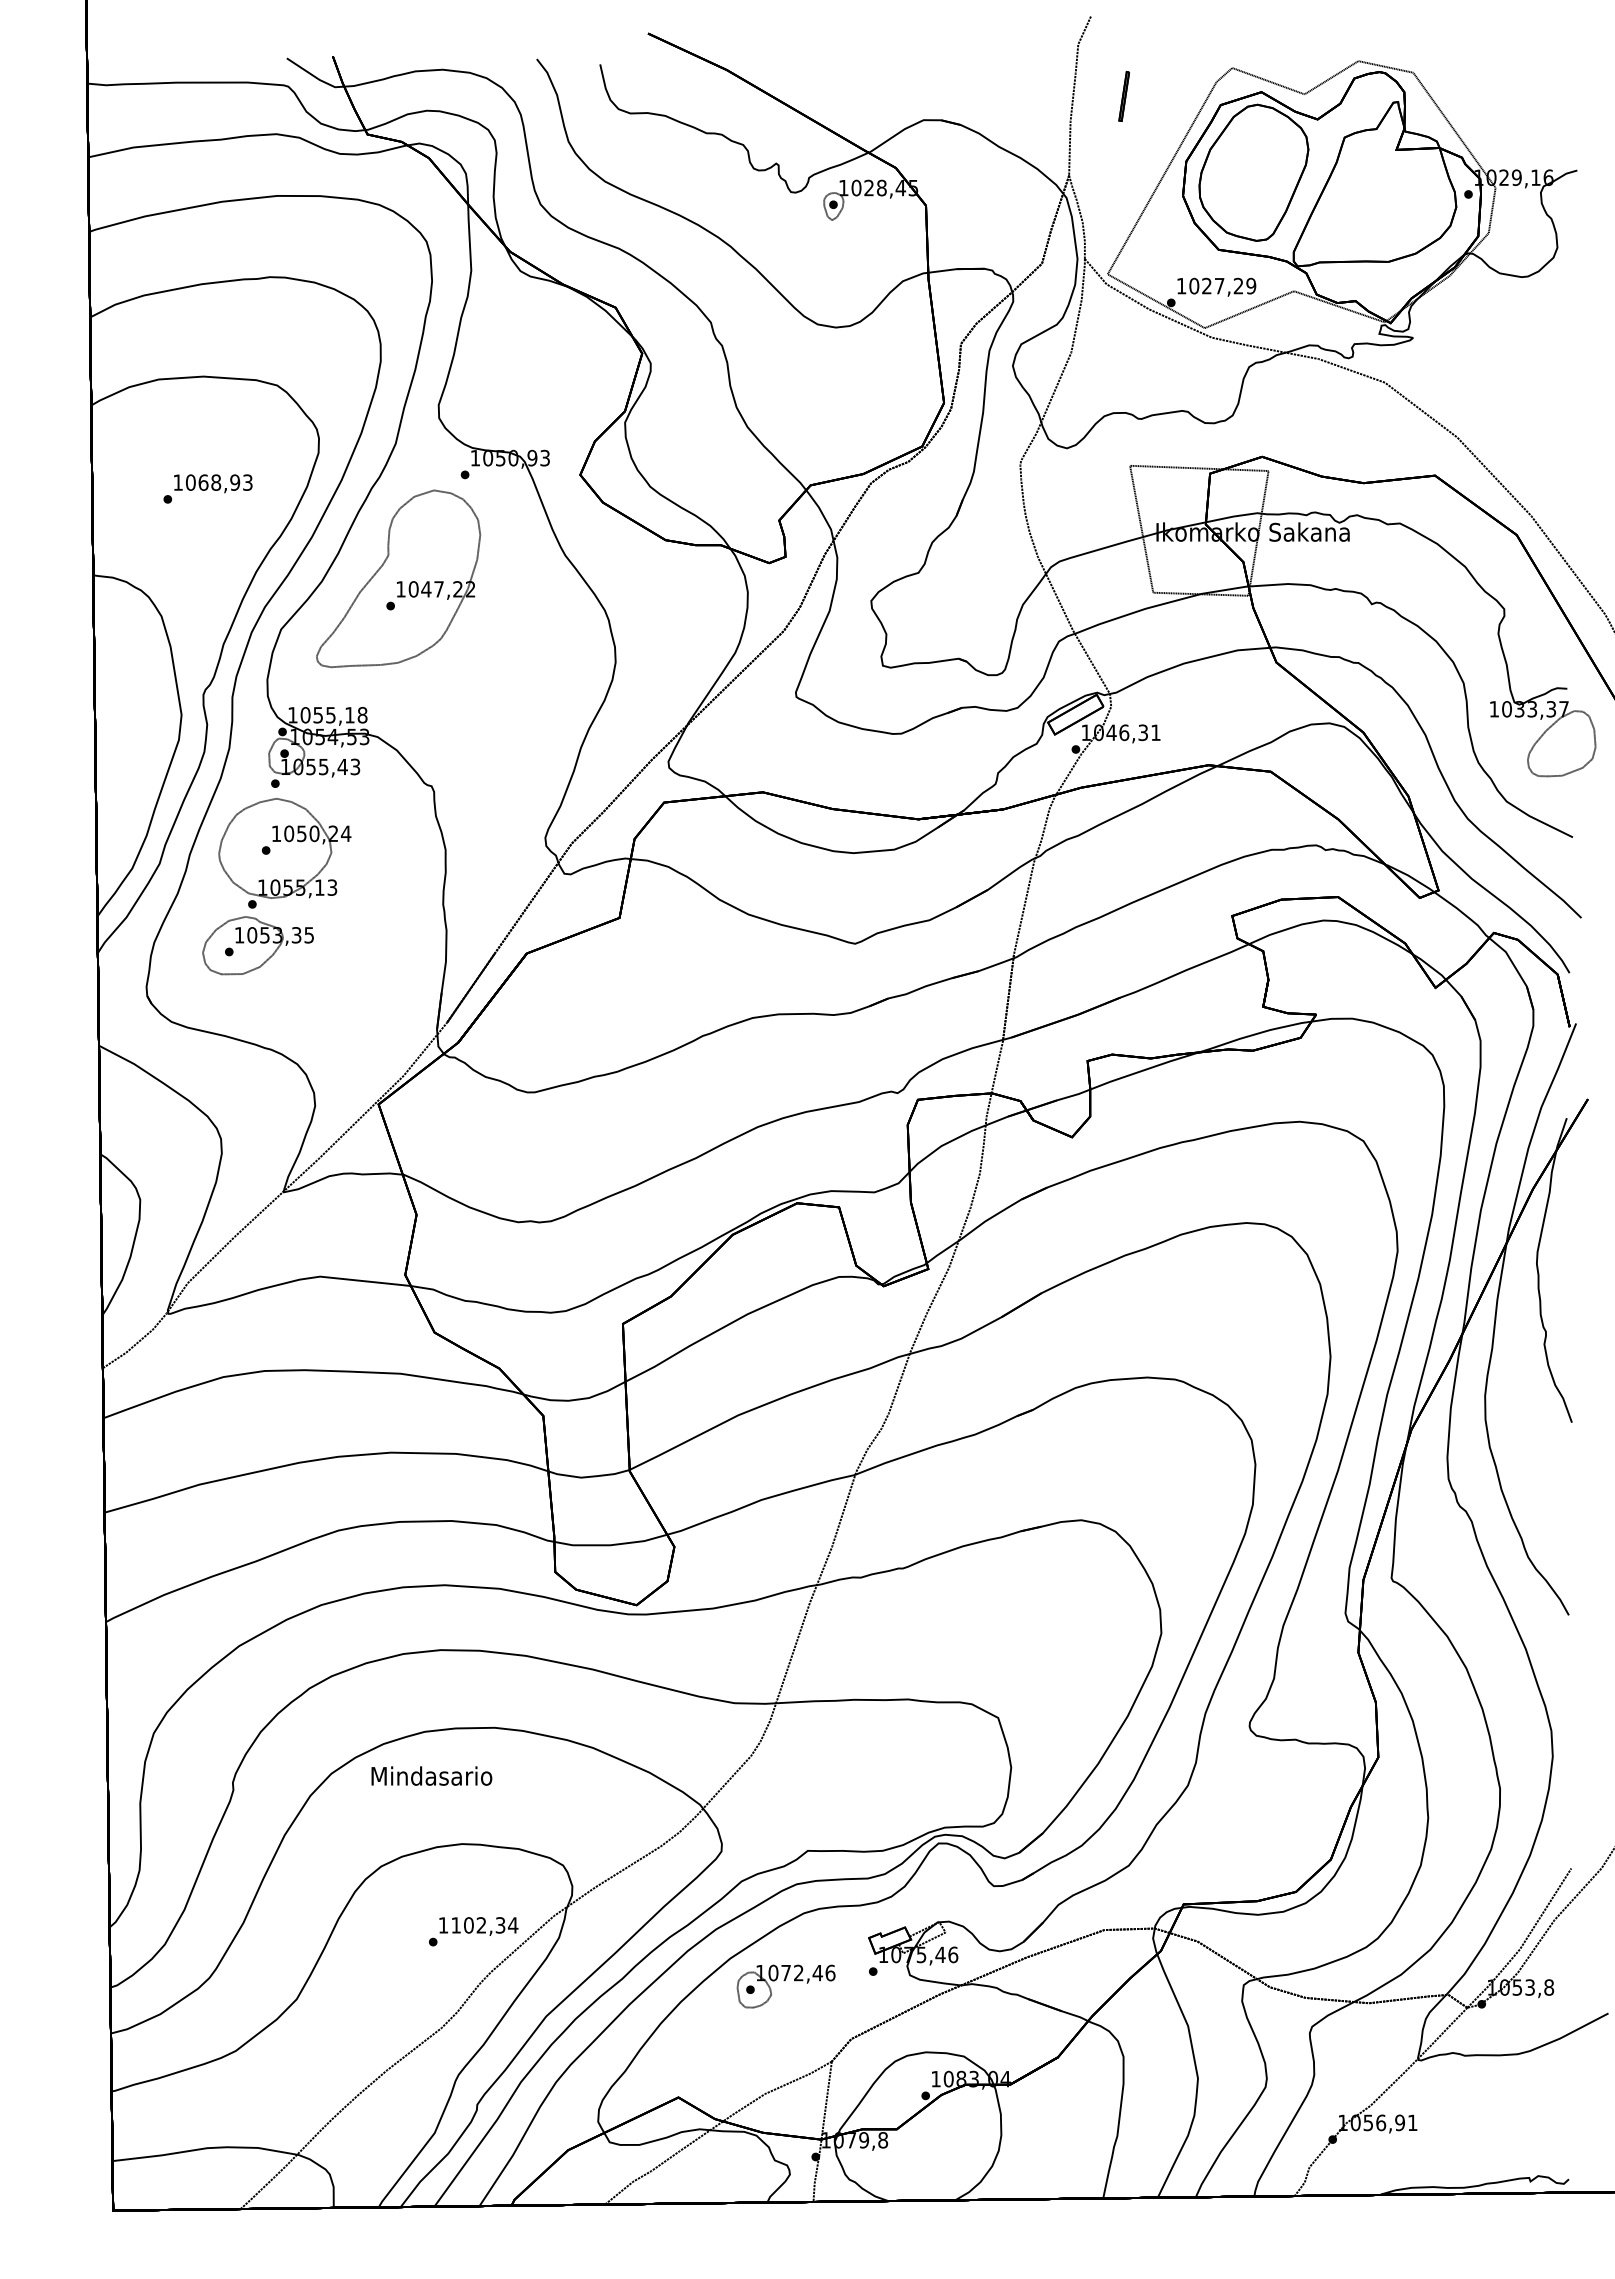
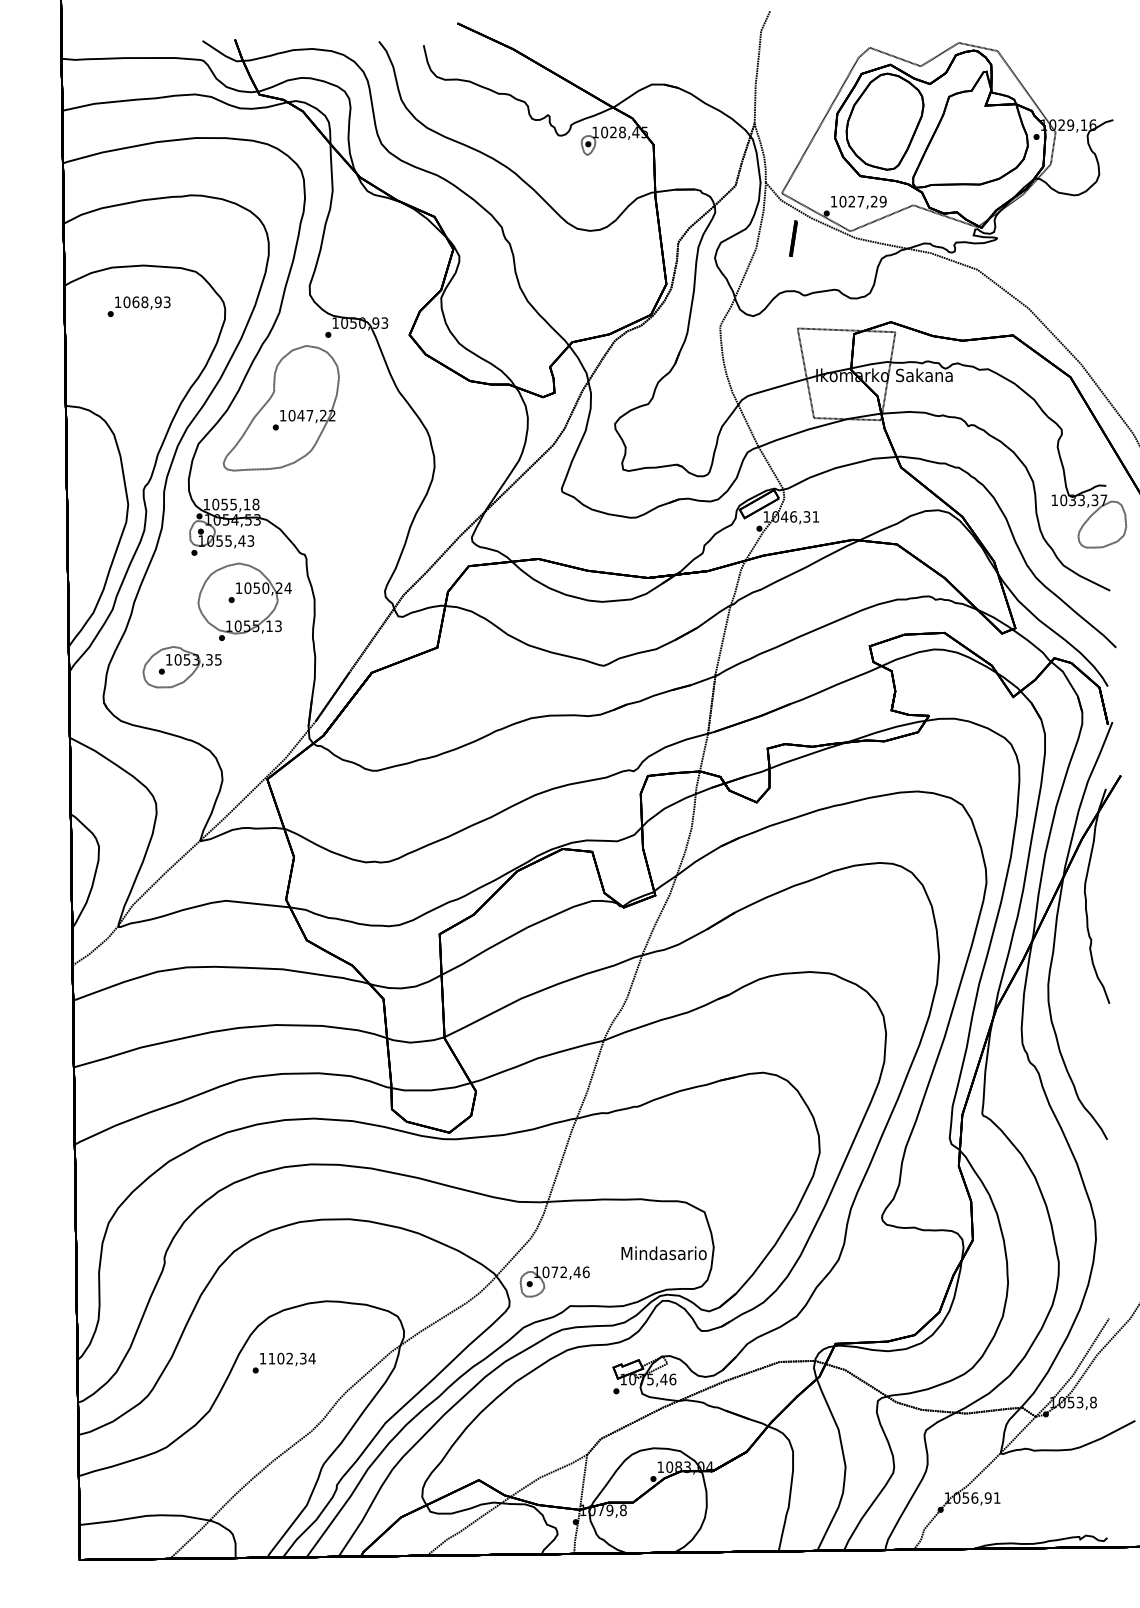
part: (1123, 96) -> (793, 238), moved
text: (207, 488) -> (138, 306), moved
part: (284, 853) -> (244, 602), moved
text: (431, 1775) -> (663, 1252), moved
text: (473, 1931) -> (284, 1362), moved
part: (785, 1986) -> (554, 1281), moved

